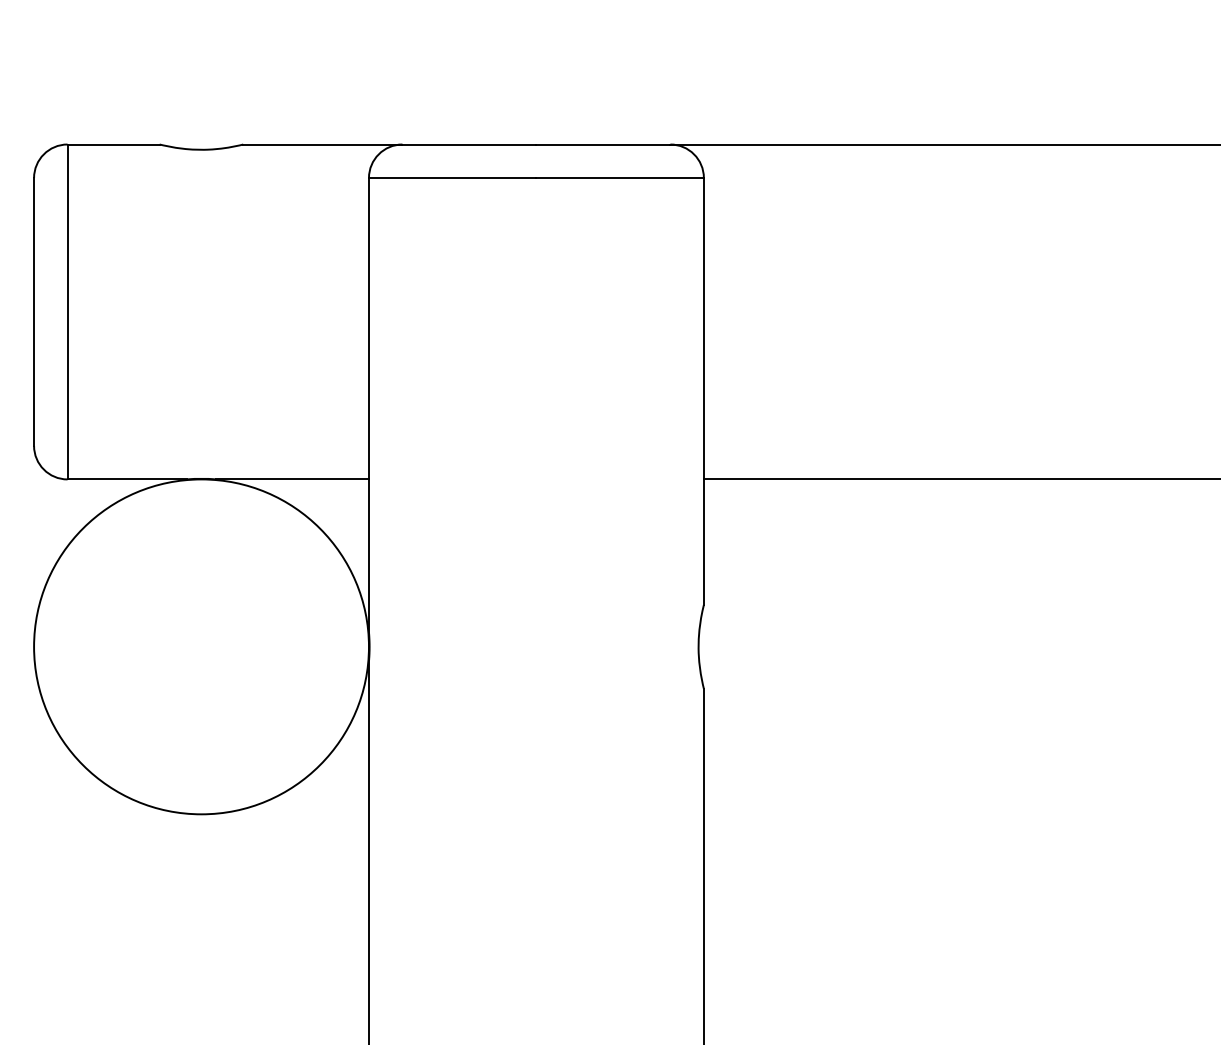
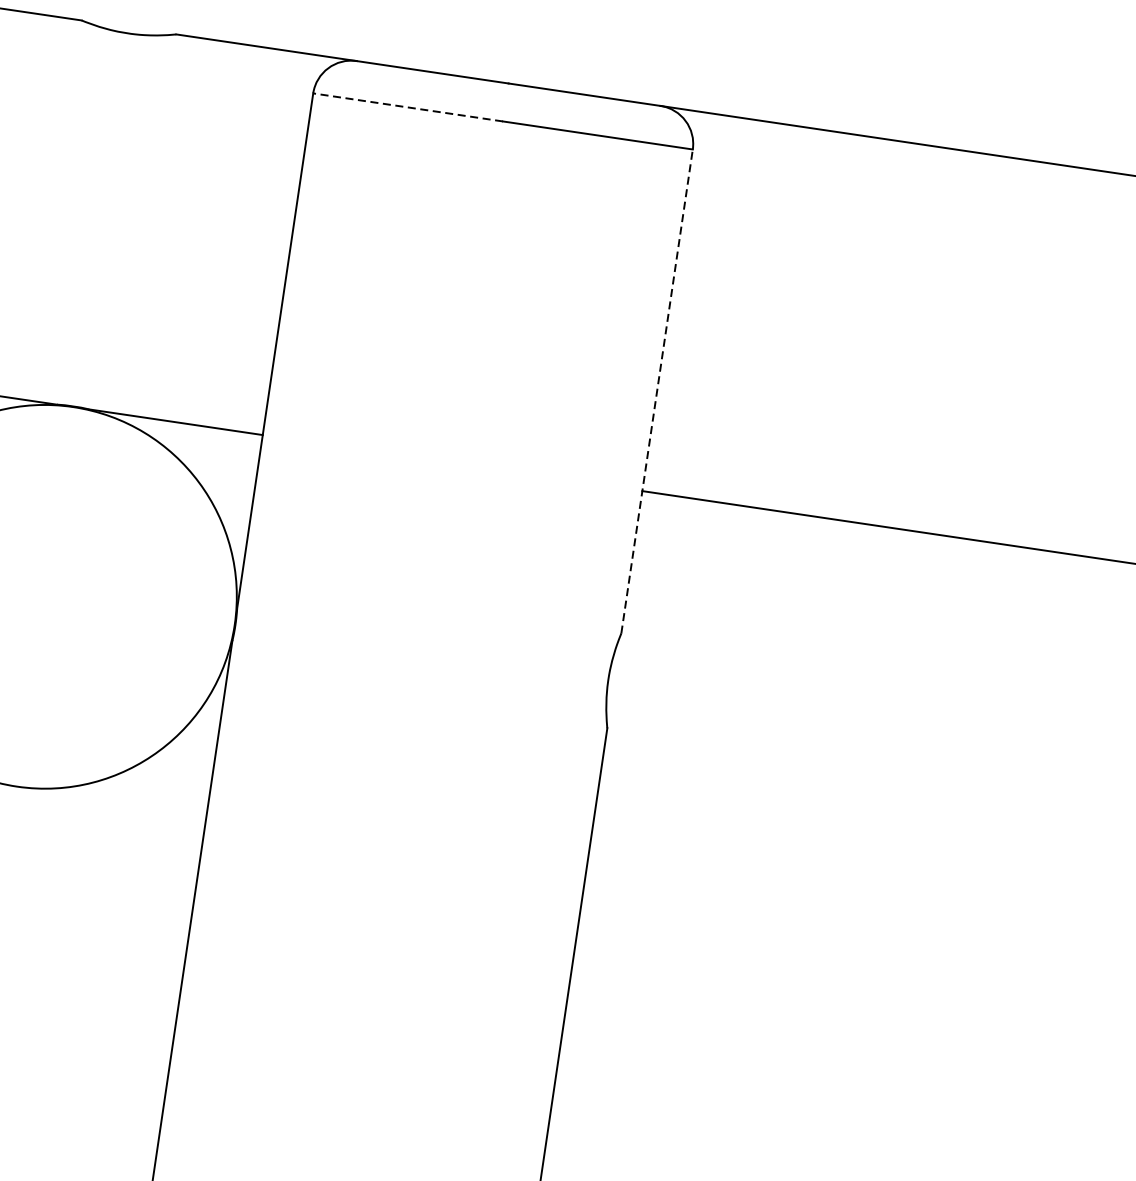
line: (452, 178) -> (407, 107), solid -> dashed
line: (703, 391) -> (656, 391), solid -> dashed

